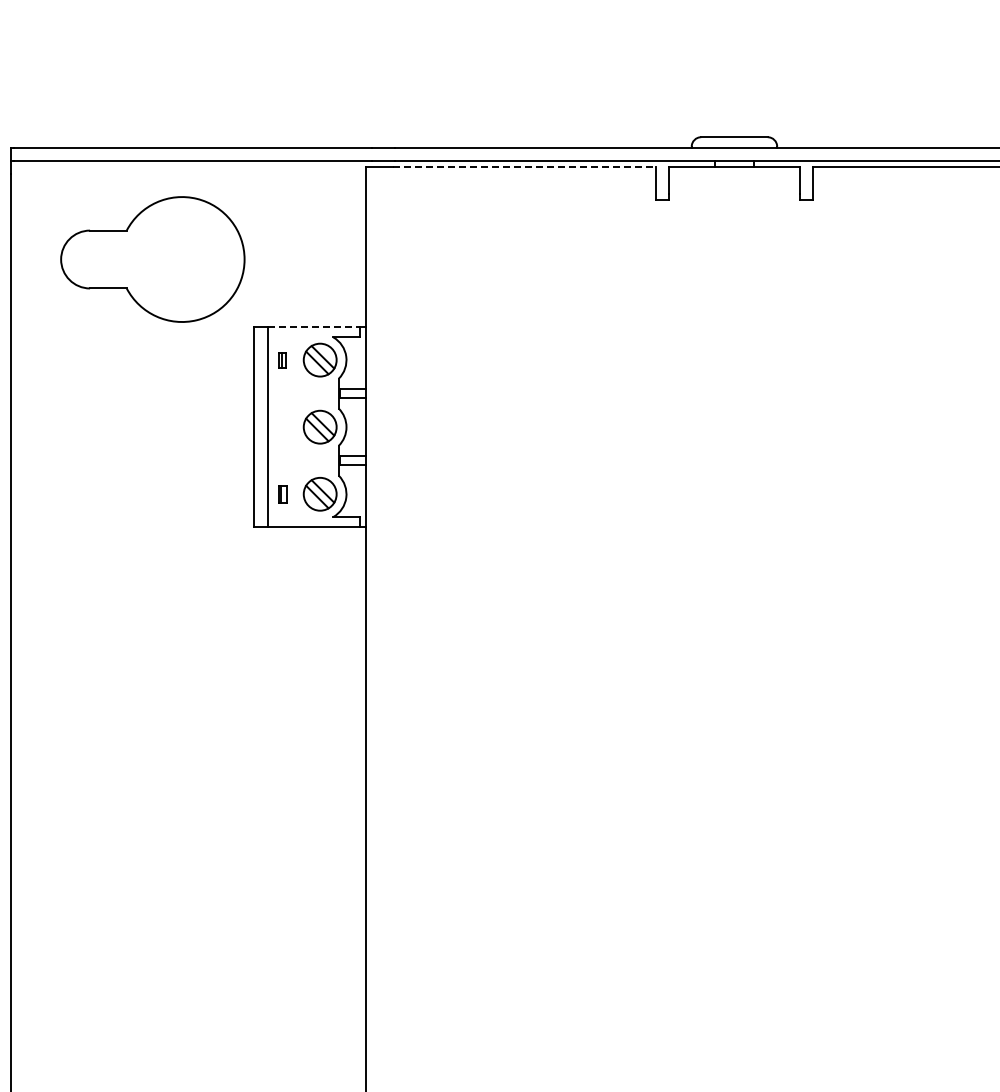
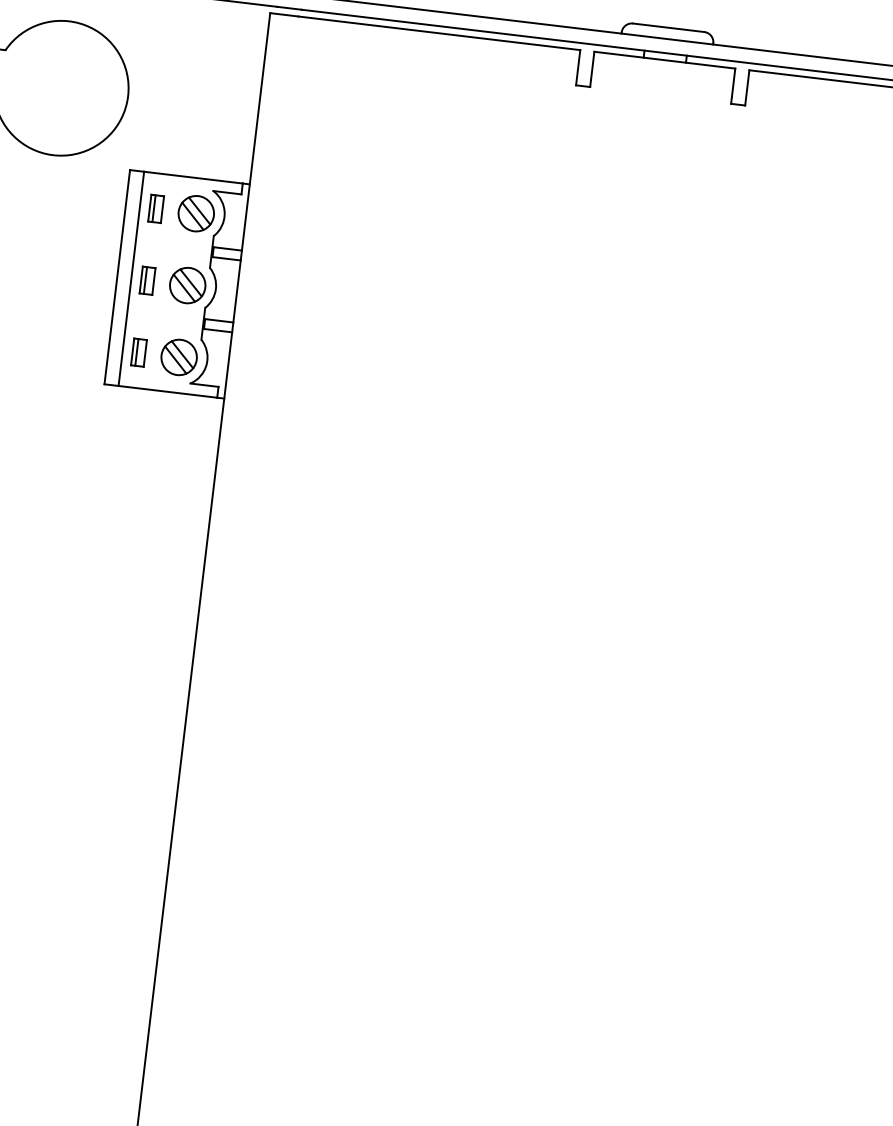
line: (524, 167) -> (439, 33), dashed -> solid
line: (314, 327) -> (194, 178), dashed -> solid
part: (282, 360) -> (155, 209), size x1.67
part: (282, 427) -> (147, 281), added
part: (282, 494) -> (138, 352), size x1.43

